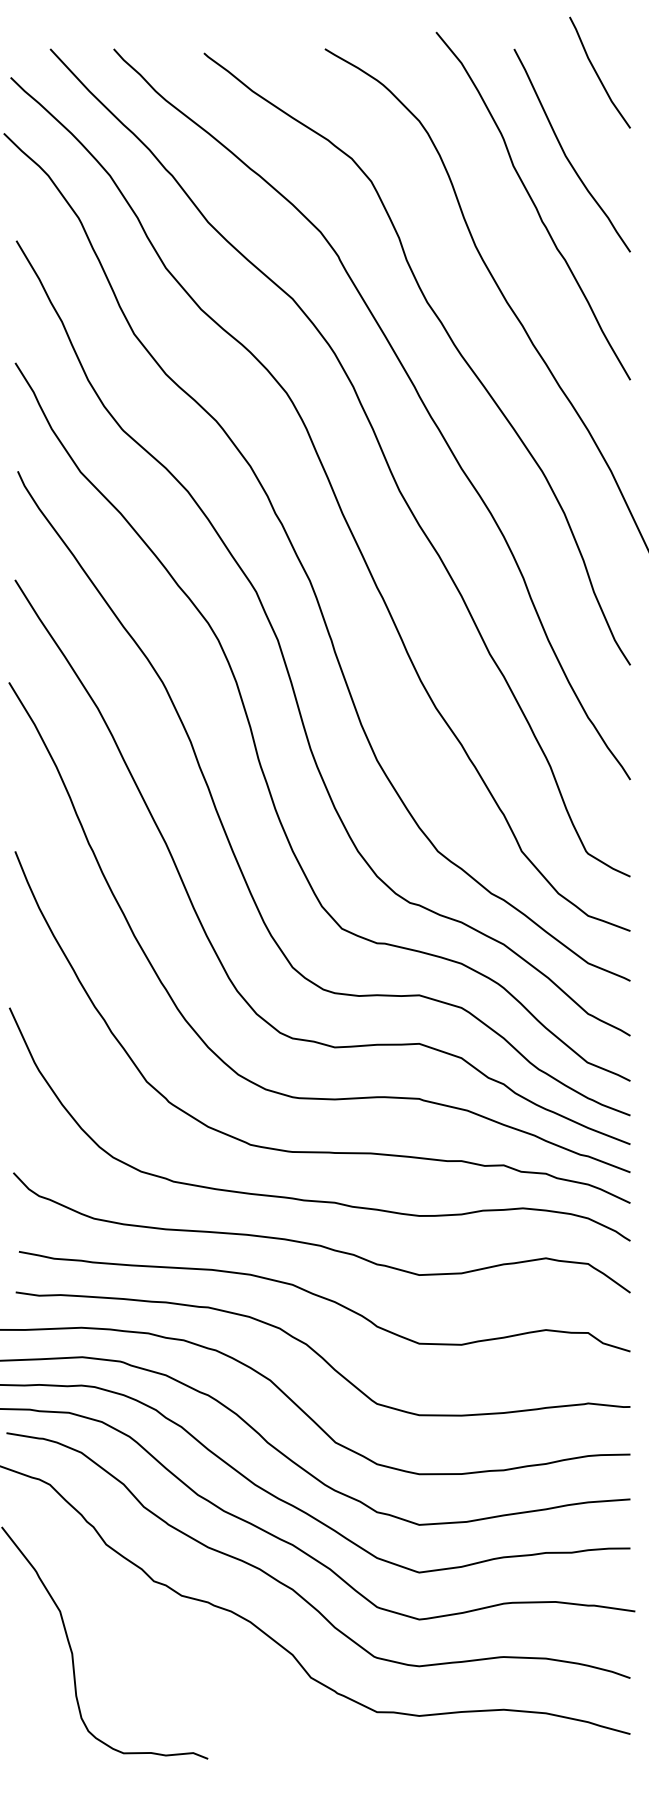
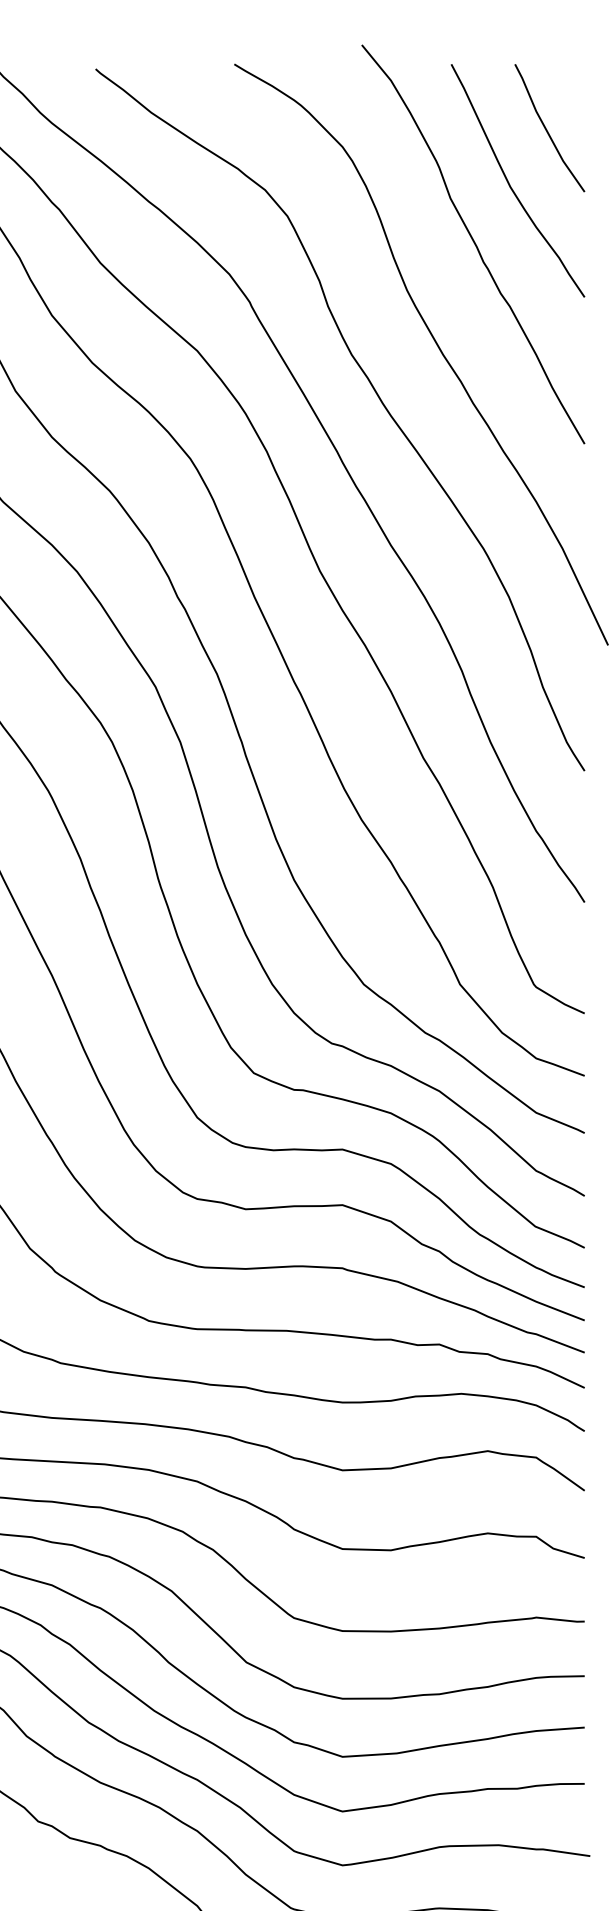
line: (597, 72) -> (546, 127), moved

